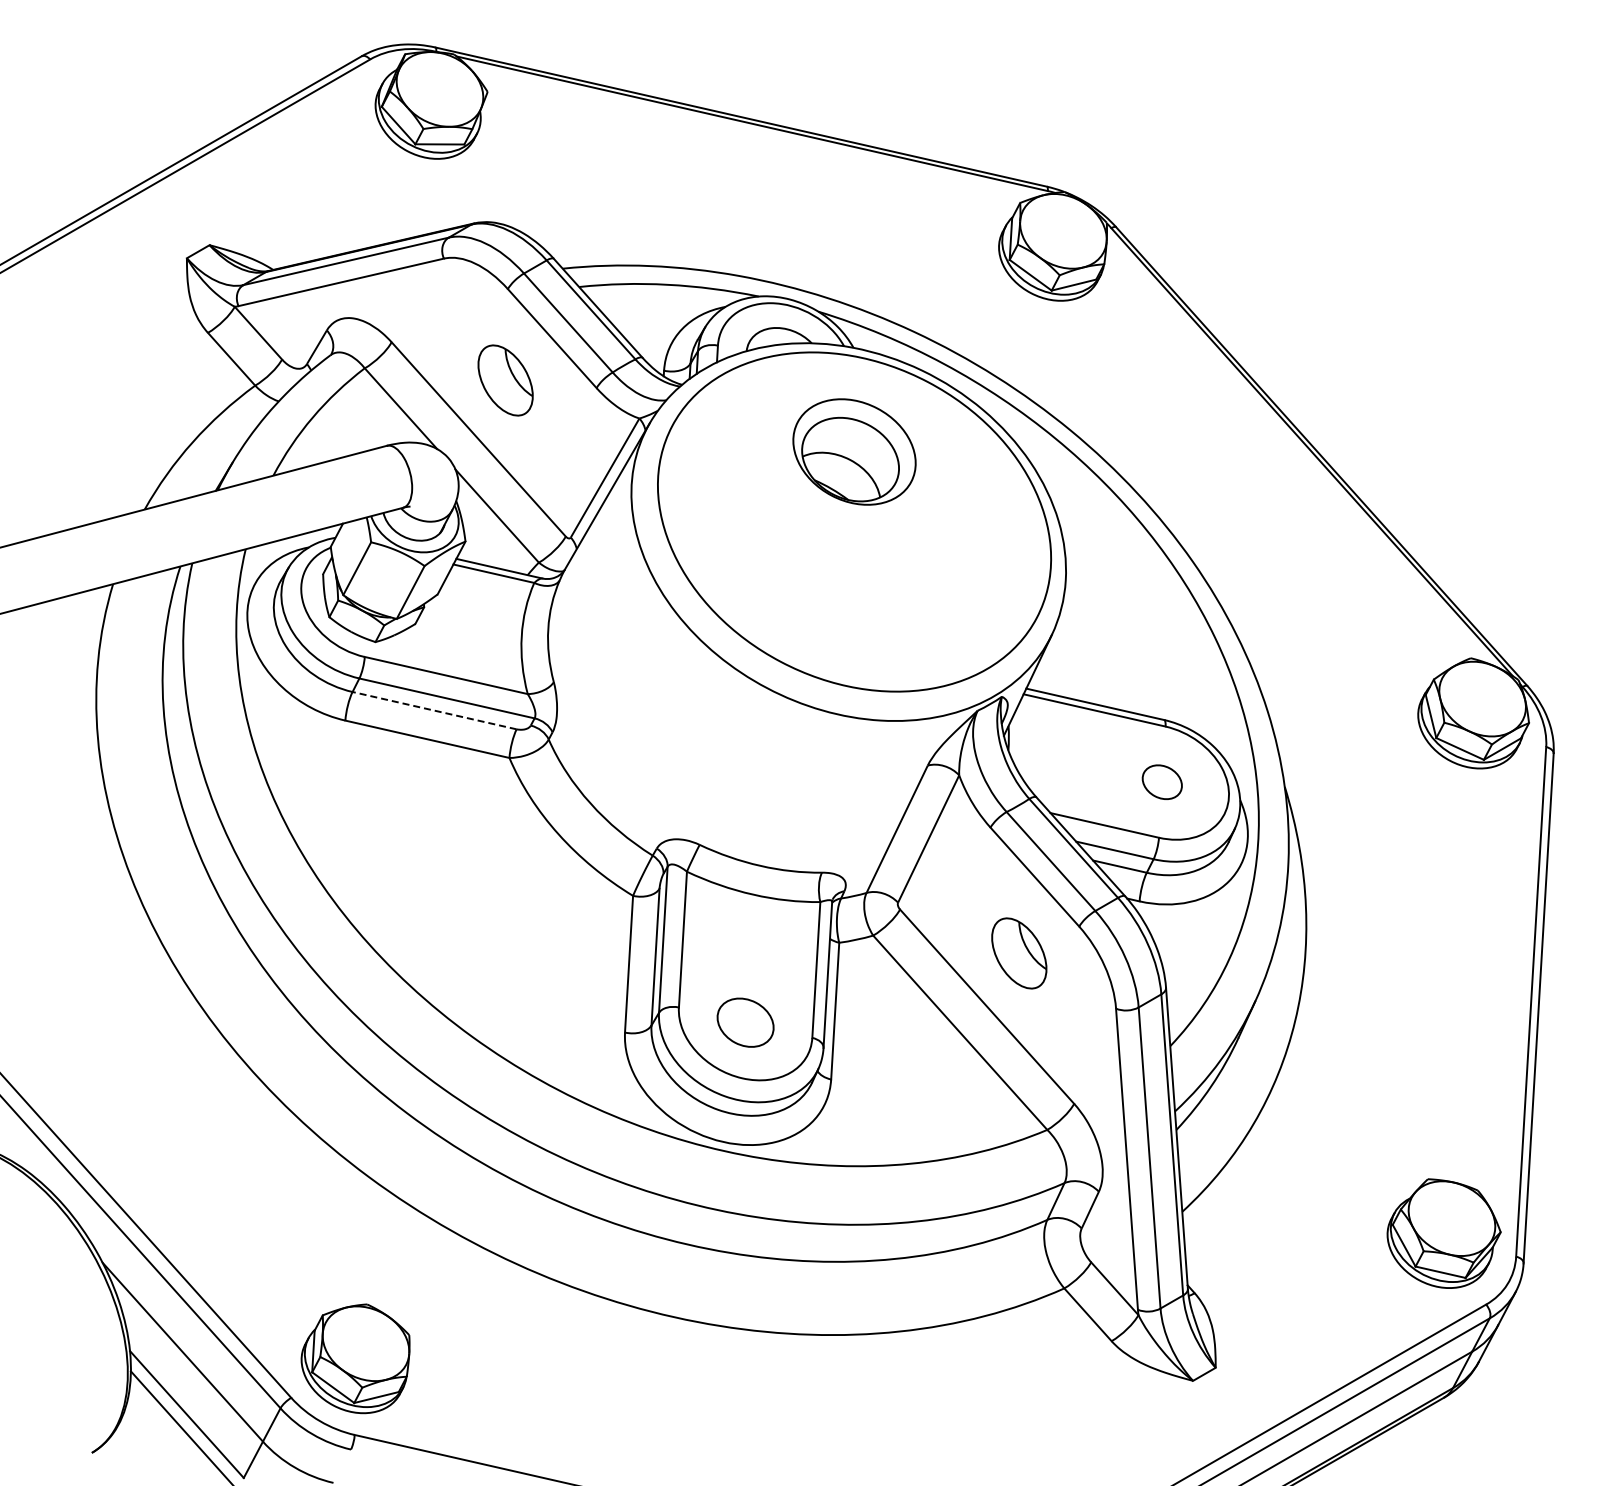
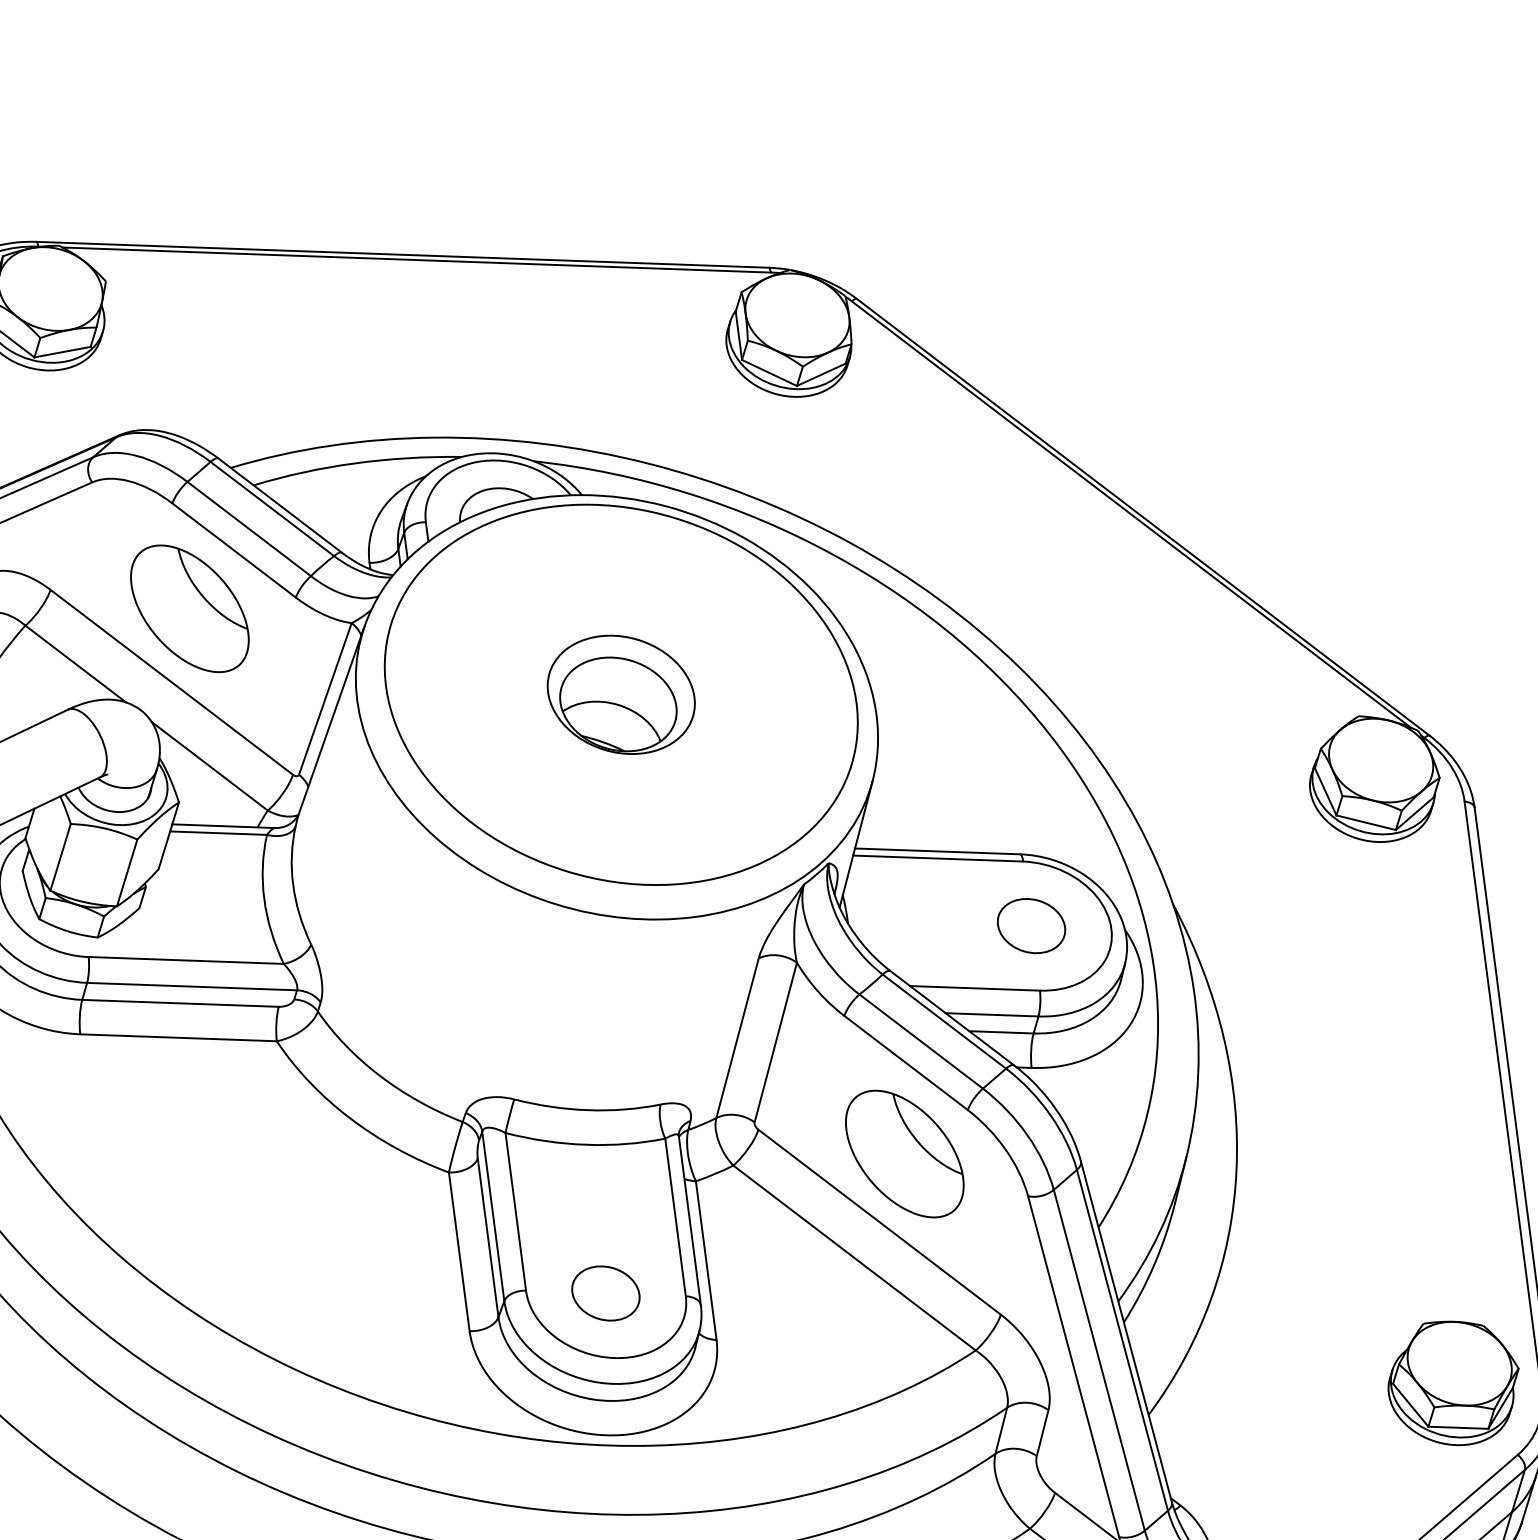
part: (505, 380) -> (189, 608), size x1.67
part: (854, 451) -> (621, 694), moved
line: (434, 710) -> (180, 1003), dashed -> solid
part: (1162, 782) -> (1031, 926), size x1.43
part: (1019, 953) -> (905, 1154), size x1.67

